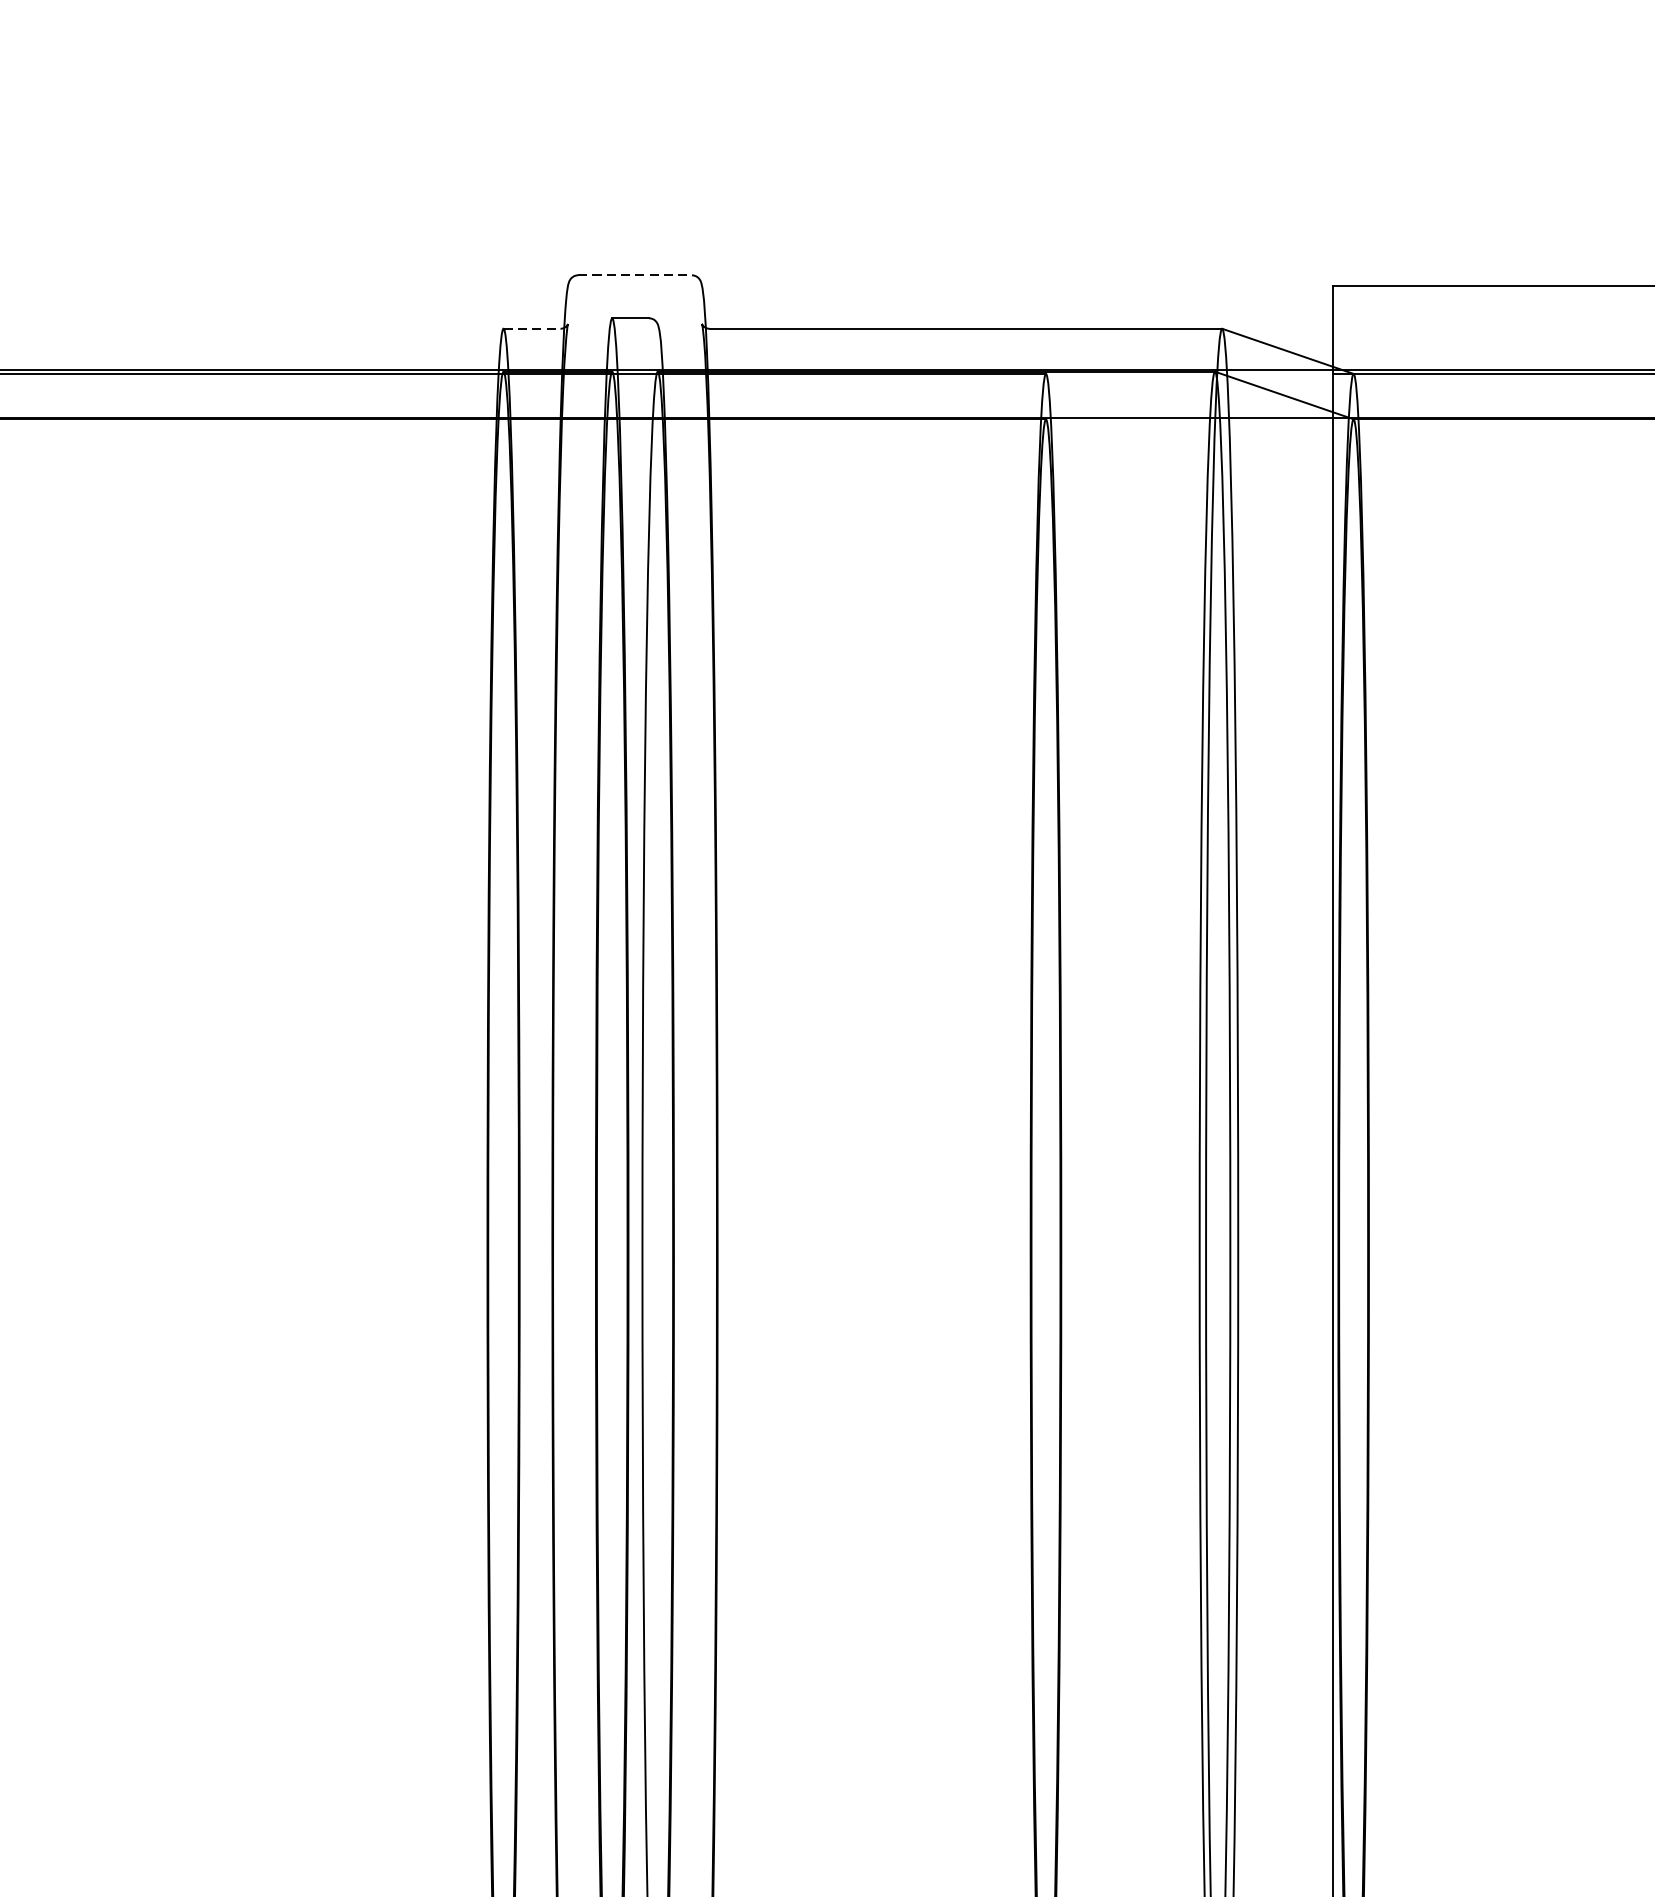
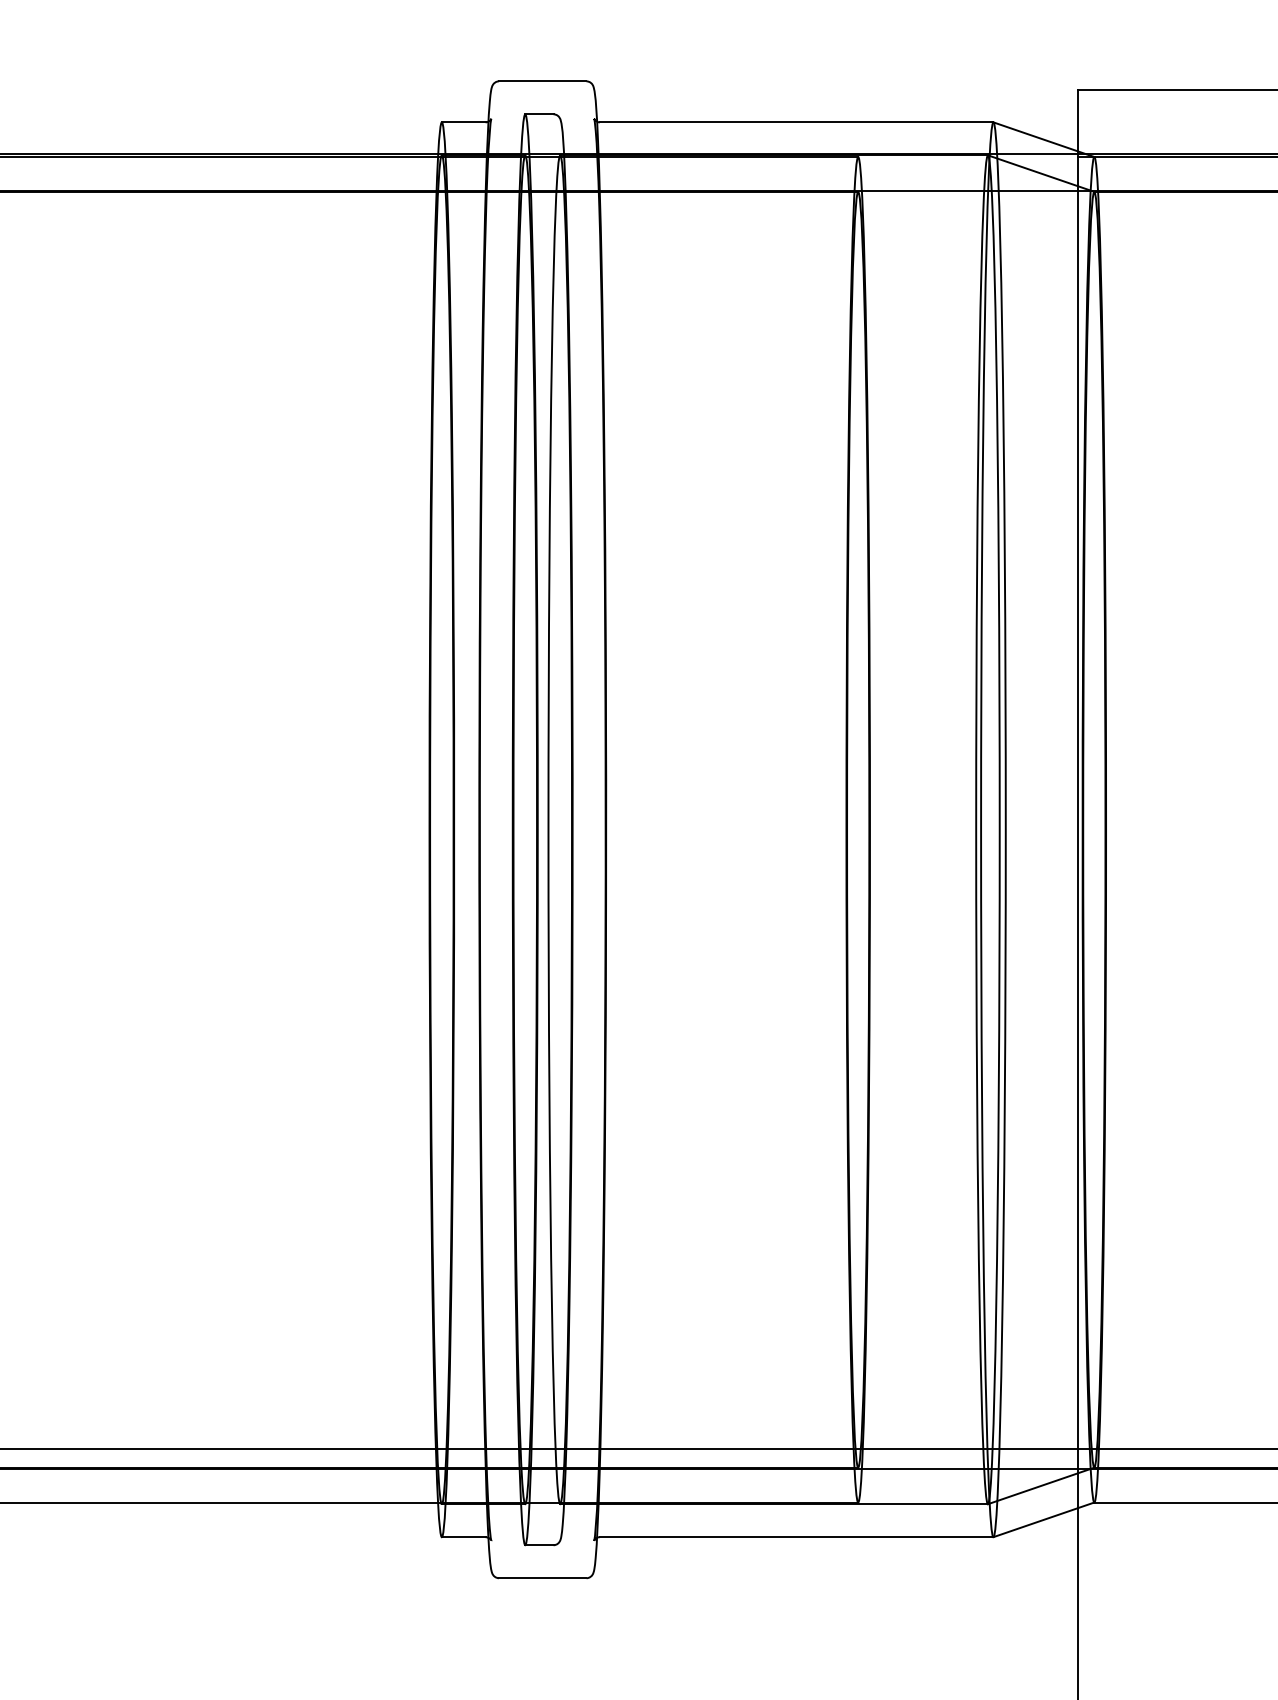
line: (634, 275) -> (542, 81), dashed -> solid
line: (531, 328) -> (463, 122), dashed -> solid

